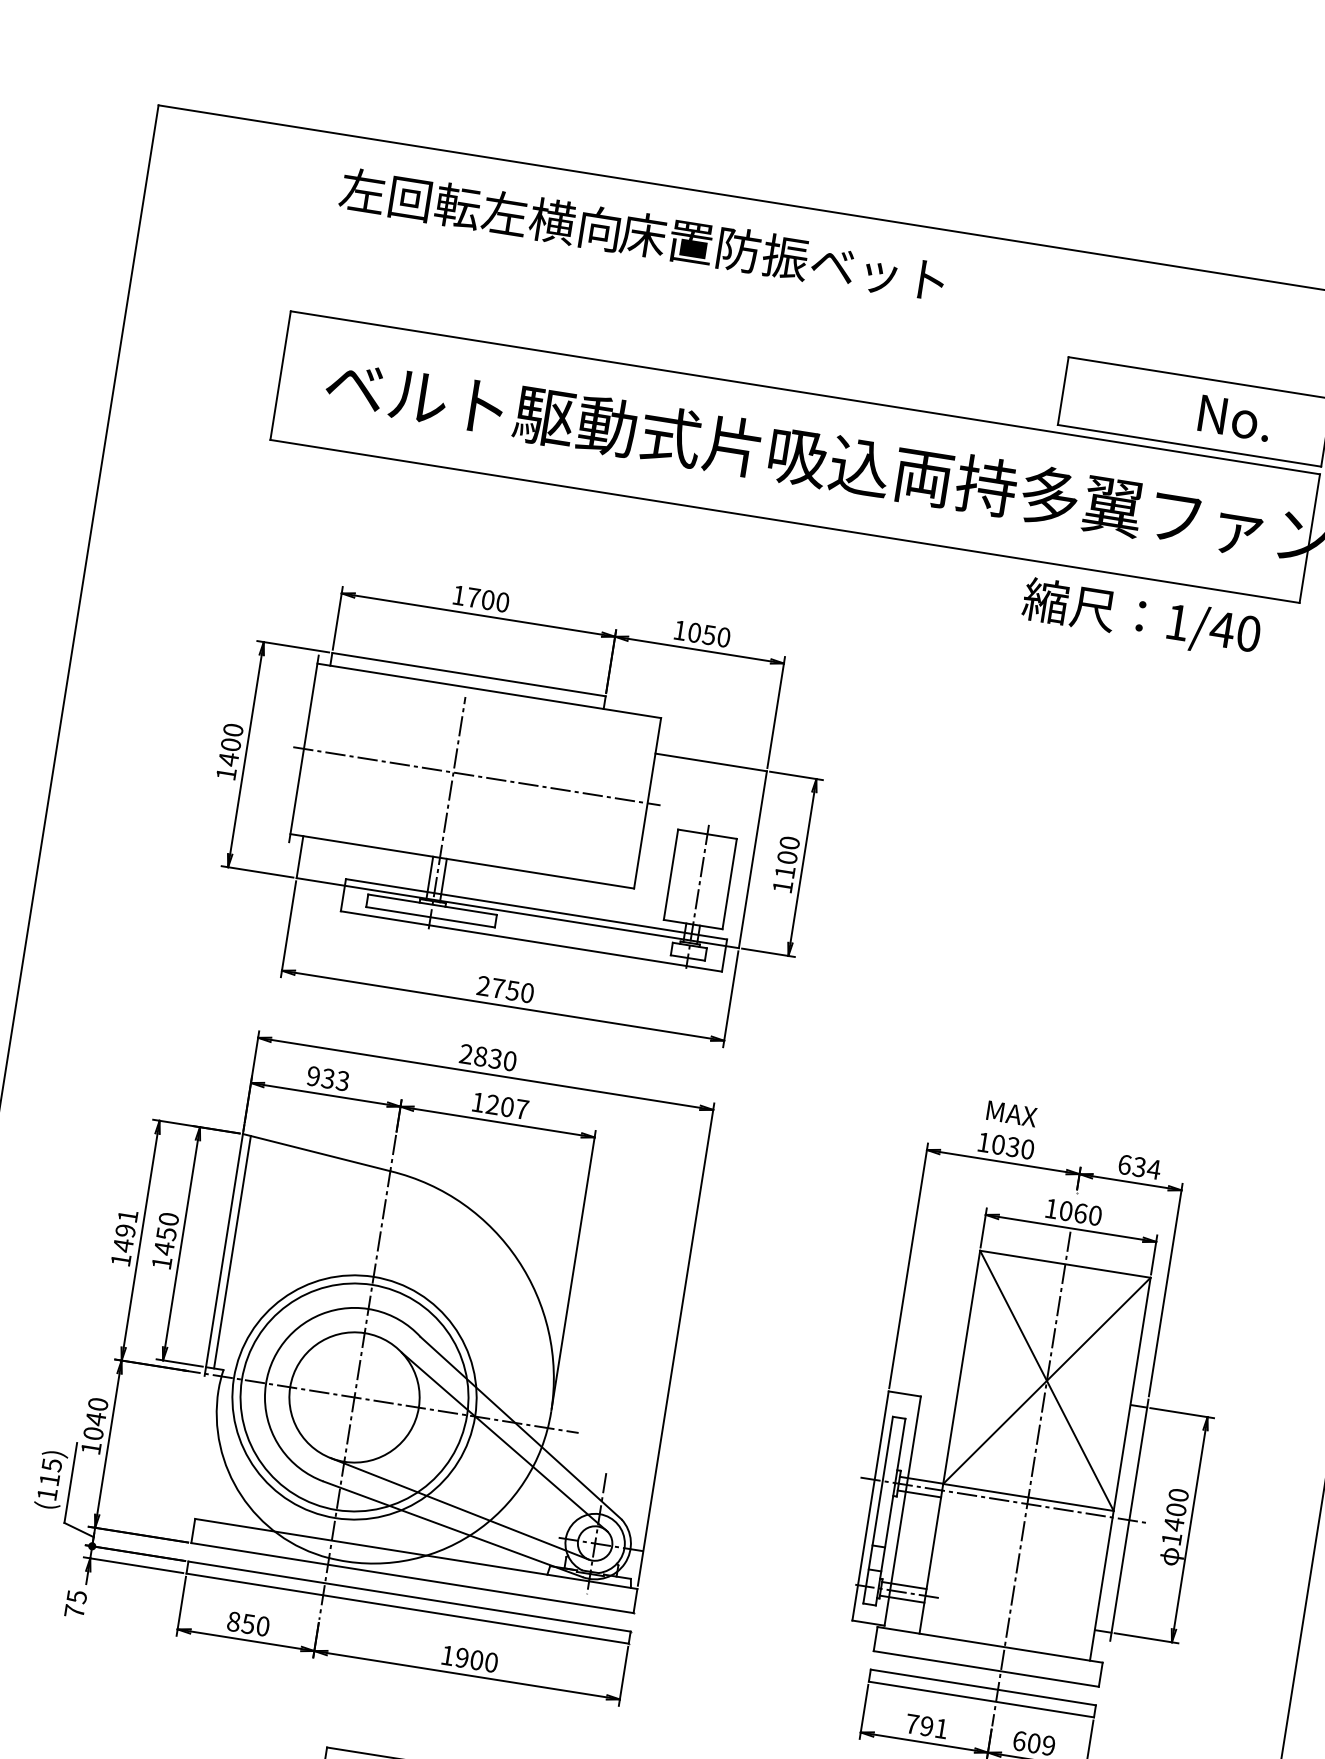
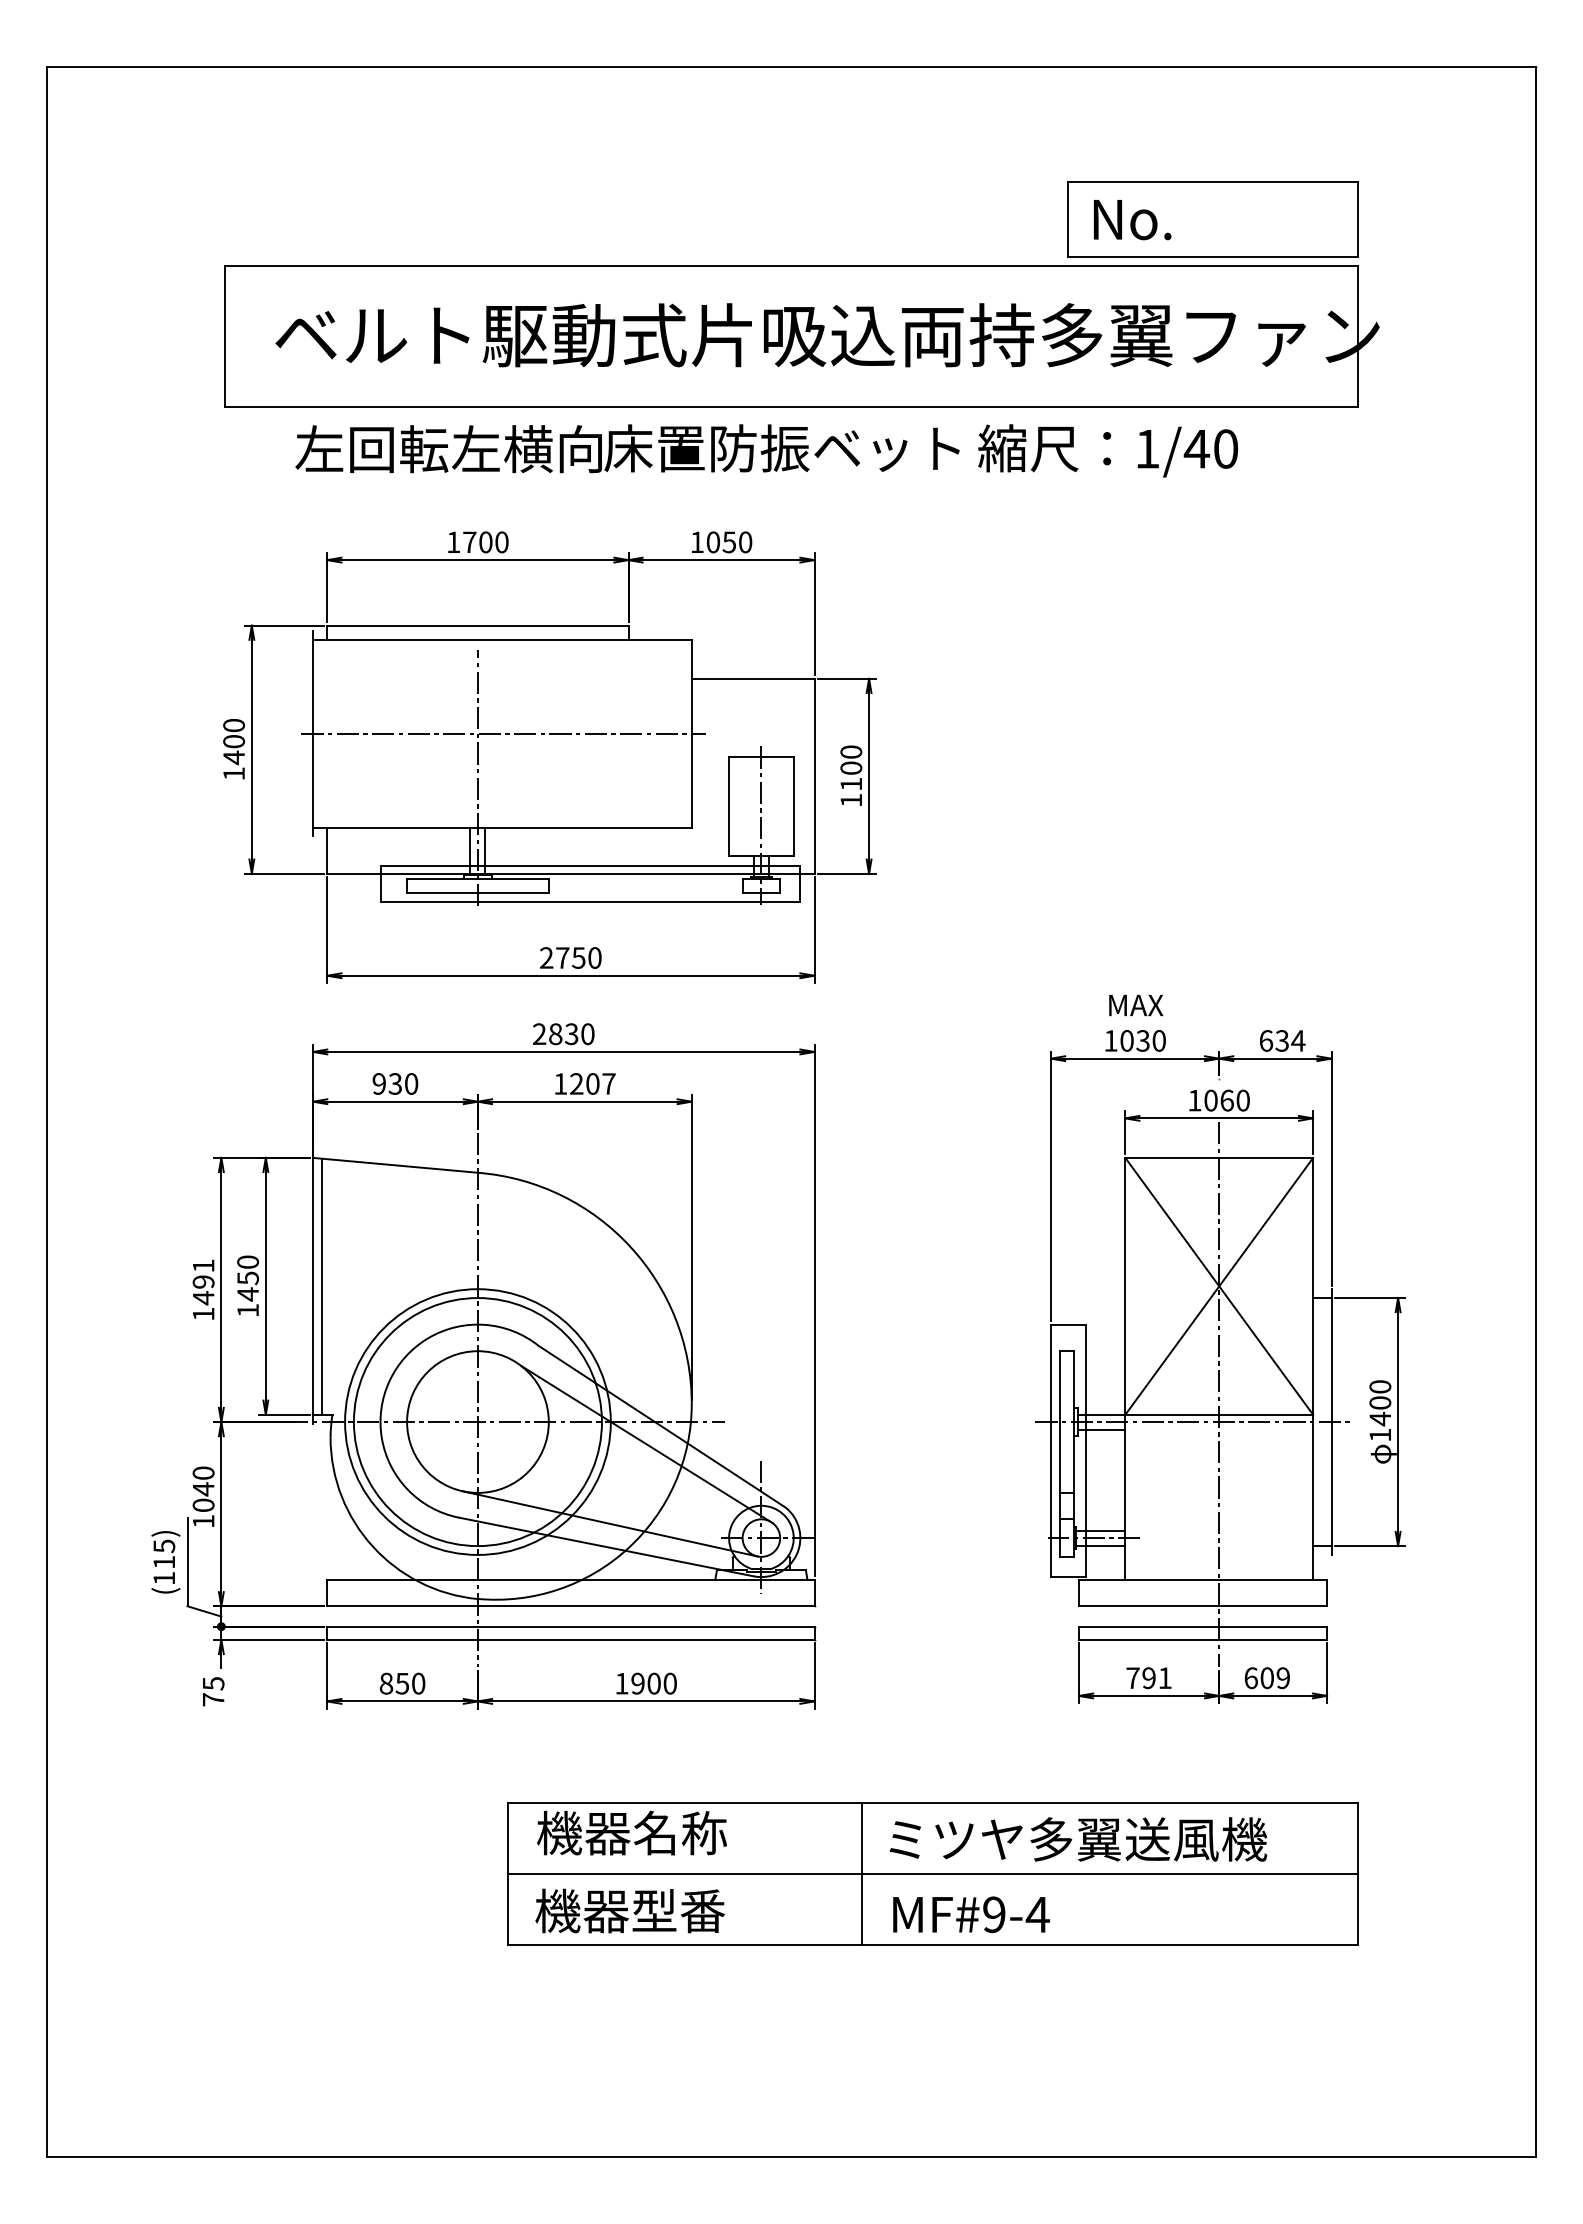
text: (642, 234) -> (627, 448), moved
text: (1234, 418) -> (1132, 220), moved
text: (1141, 618) -> (1108, 450), moved
text: (342, 1080) -> (411, 1083), 933 -> 930

